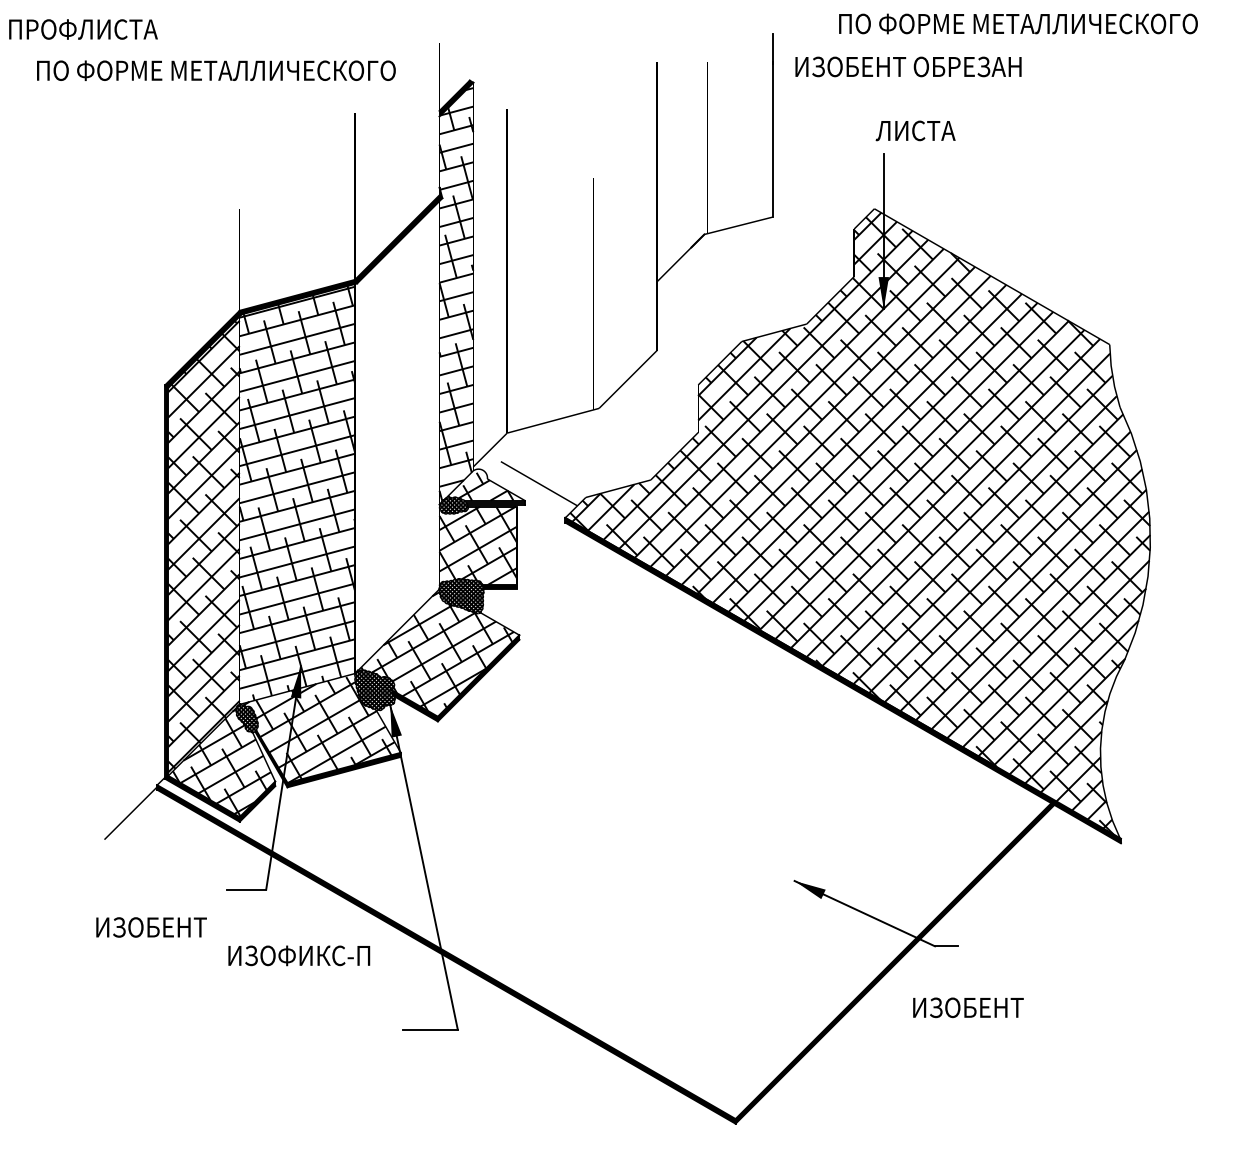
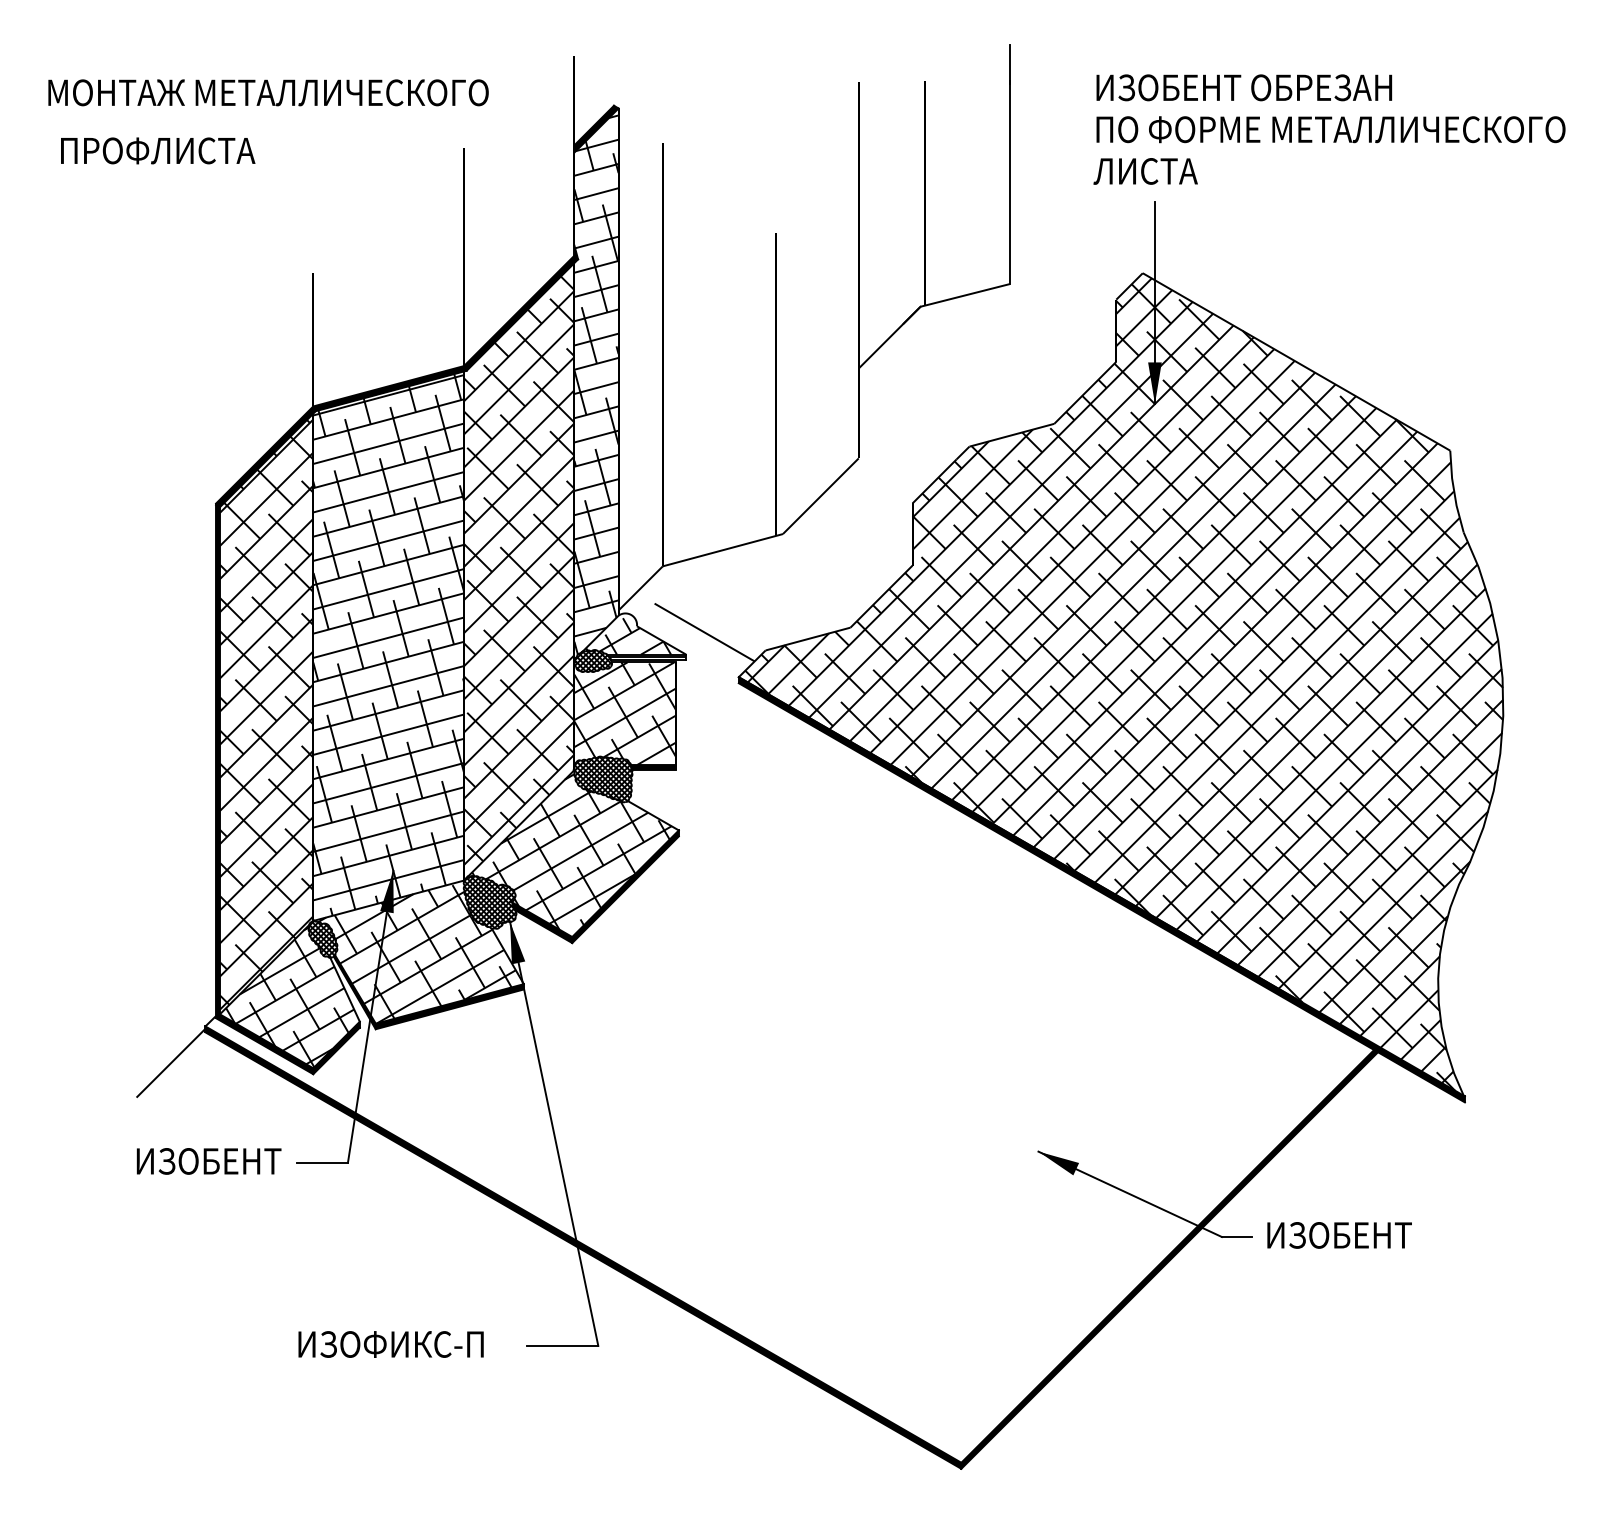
text: (1018, 23) -> (1330, 129), moved
text: (83, 29) -> (158, 150), moved
text: (908, 66) -> (1244, 87), moved
text: (216, 70) -> (283, 92), ПО ФОРМЕ МЕТАЛЛИЧЕСКОГО -> МОНТАЖ МЕТАЛЛИЧЕСКОГО
text: (915, 130) -> (1145, 171), moved
hatch: (397, 436) -> (519, 570), added
text: (151, 927) -> (208, 1161), moved
text: (298, 955) -> (390, 1344), moved
text: (968, 1007) -> (1339, 1235), moved

